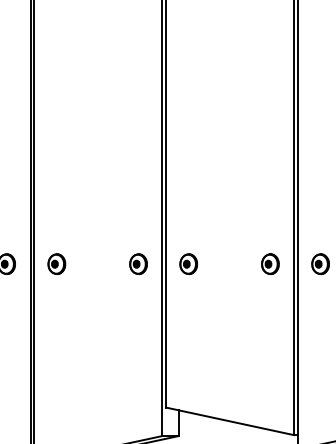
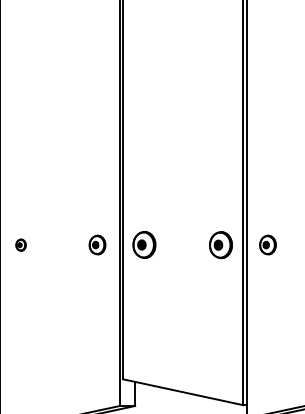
part: (270, 263) -> (221, 244), size x1.4
part: (56, 264) -> (20, 245), size x0.6
part: (188, 264) -> (144, 245), size x1.4

